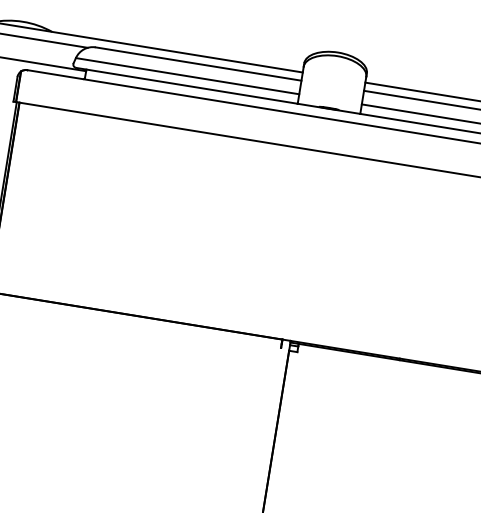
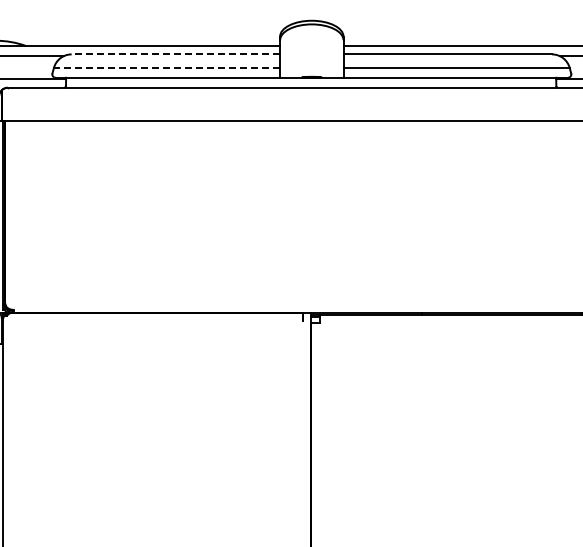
line: (198, 64) -> (175, 54), solid -> dashed
line: (187, 76) -> (166, 68), solid -> dashed

